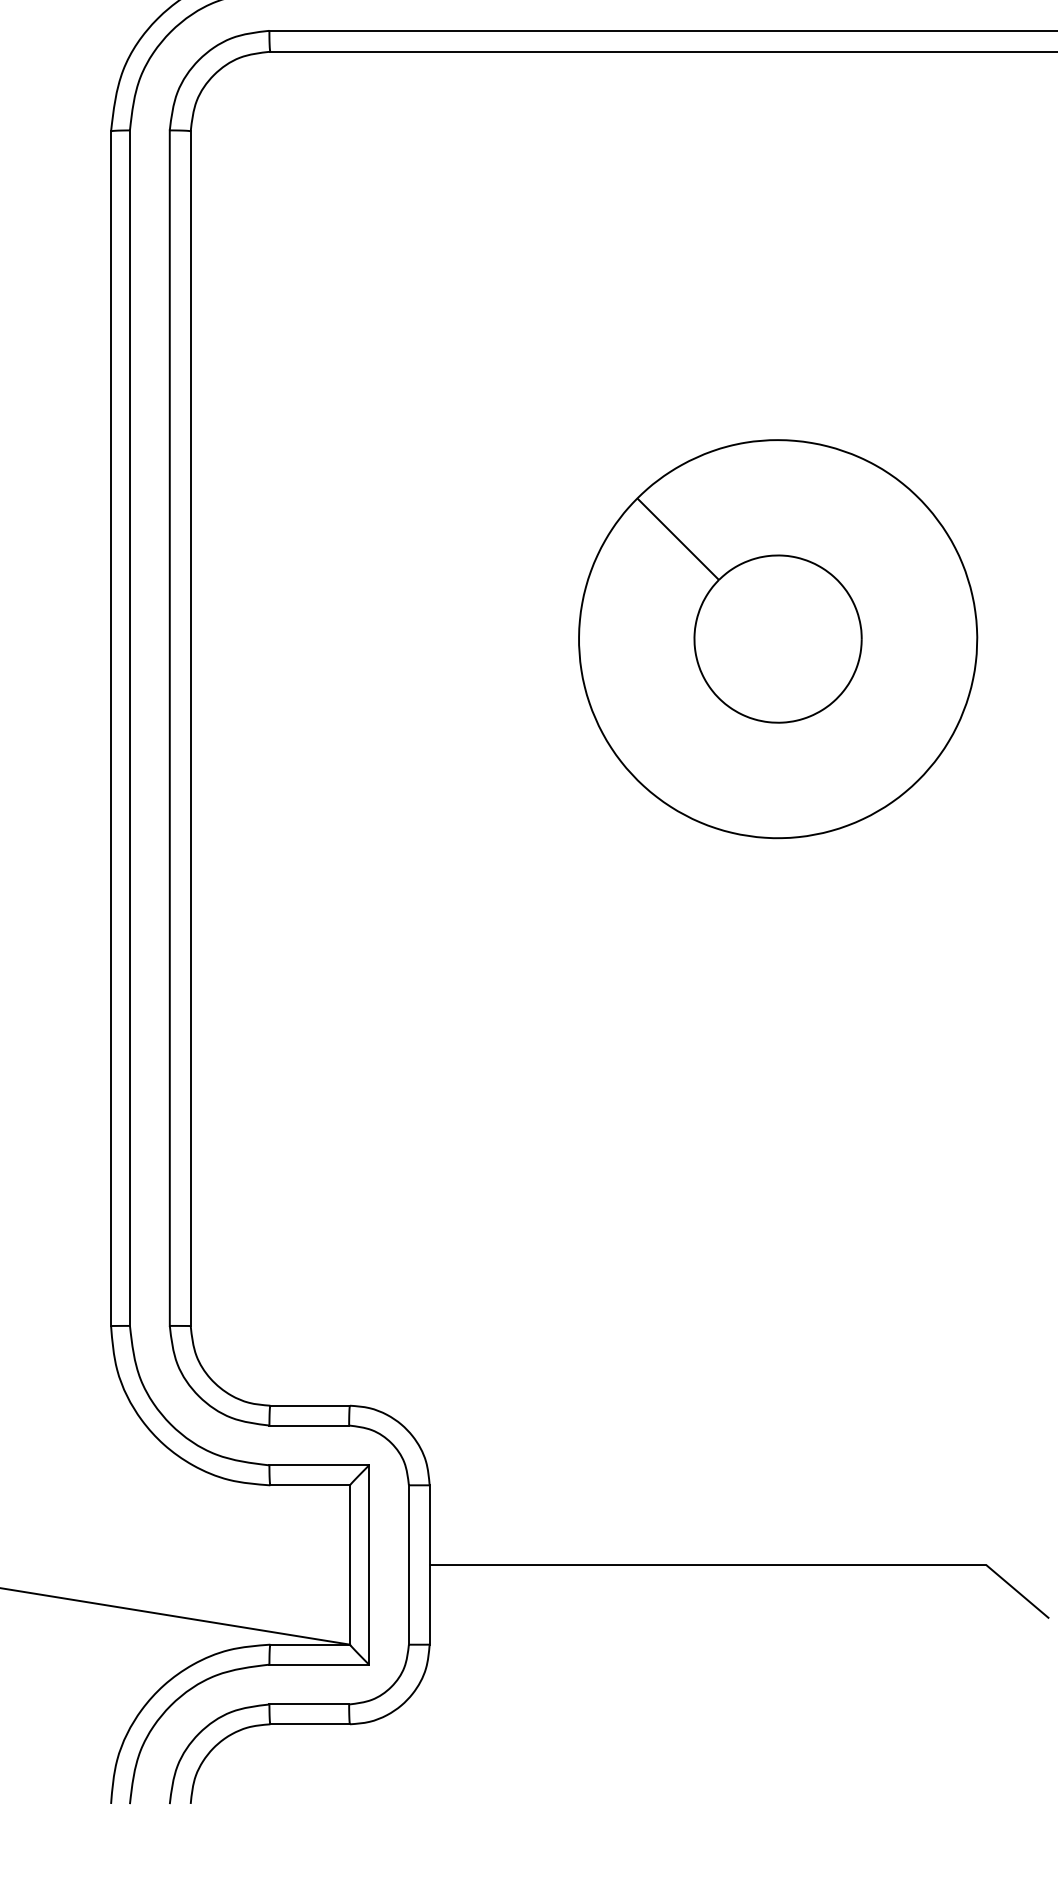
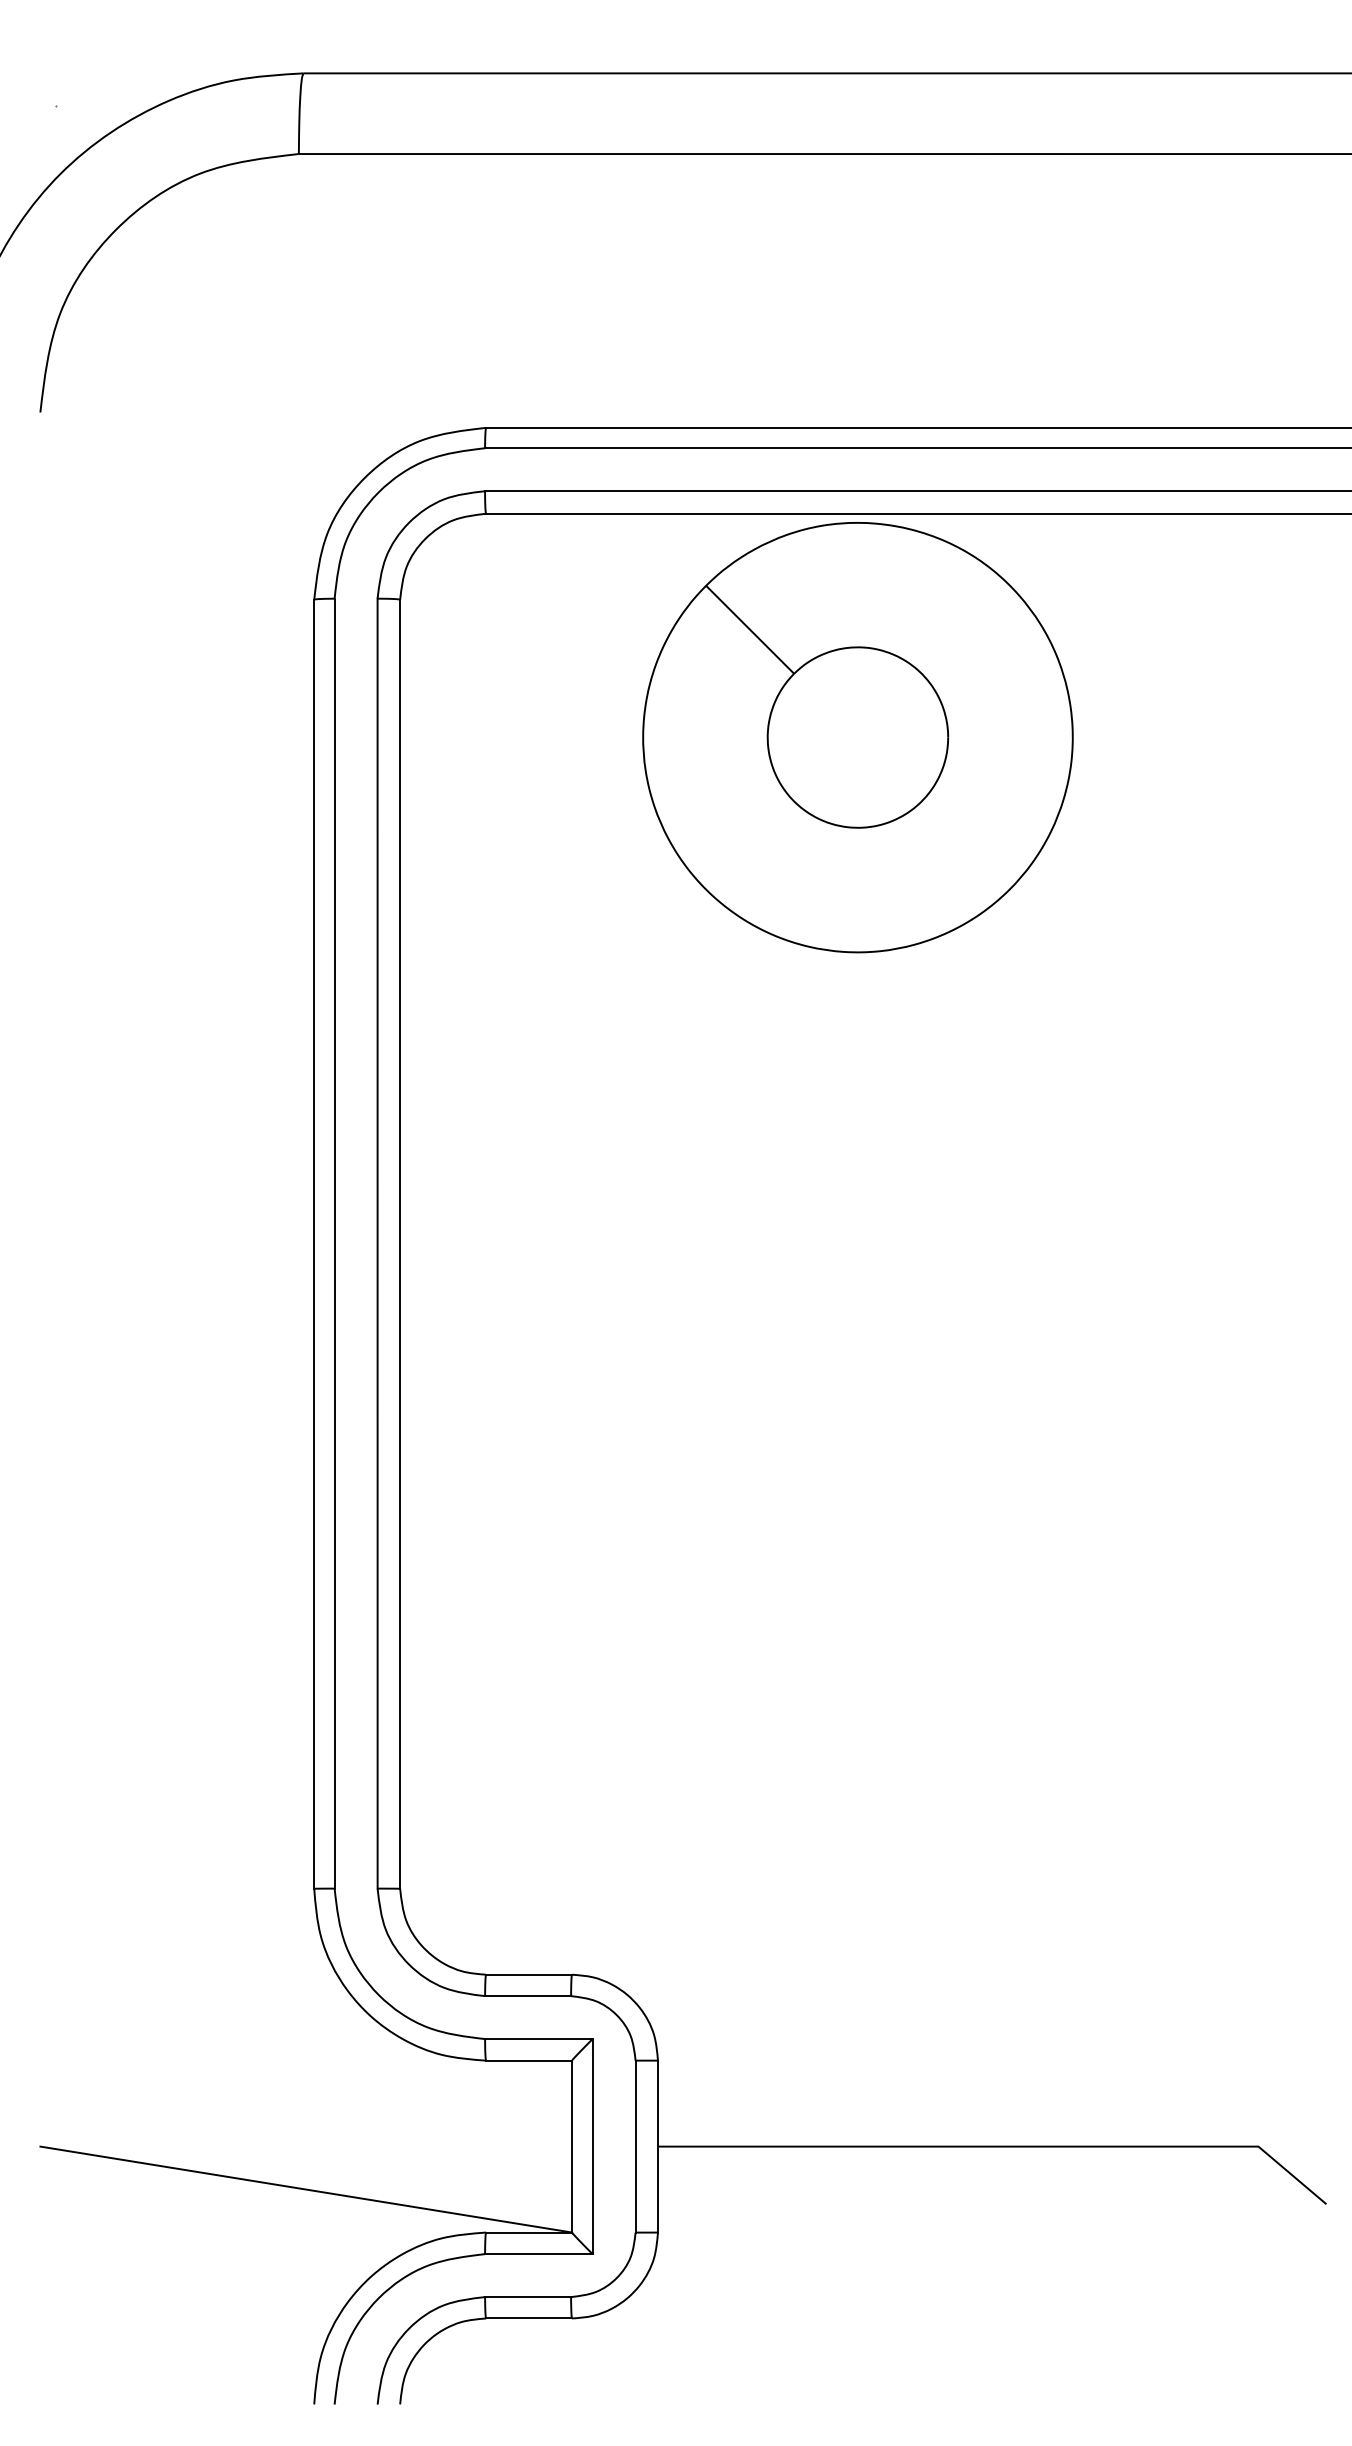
part: (777, 639) -> (857, 737), moved

